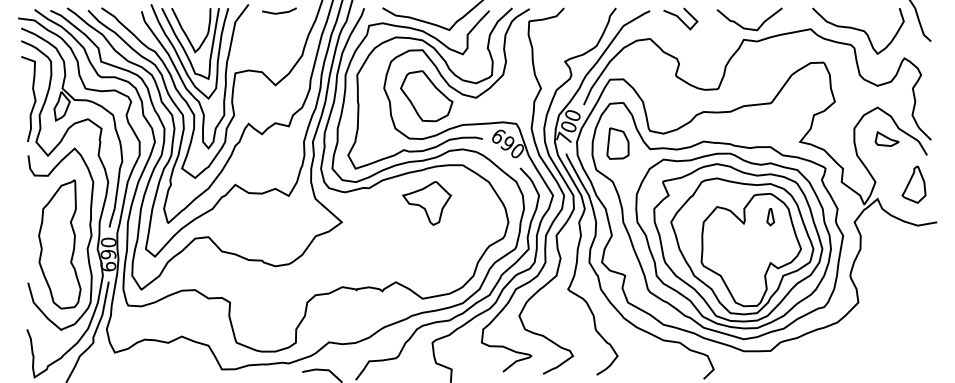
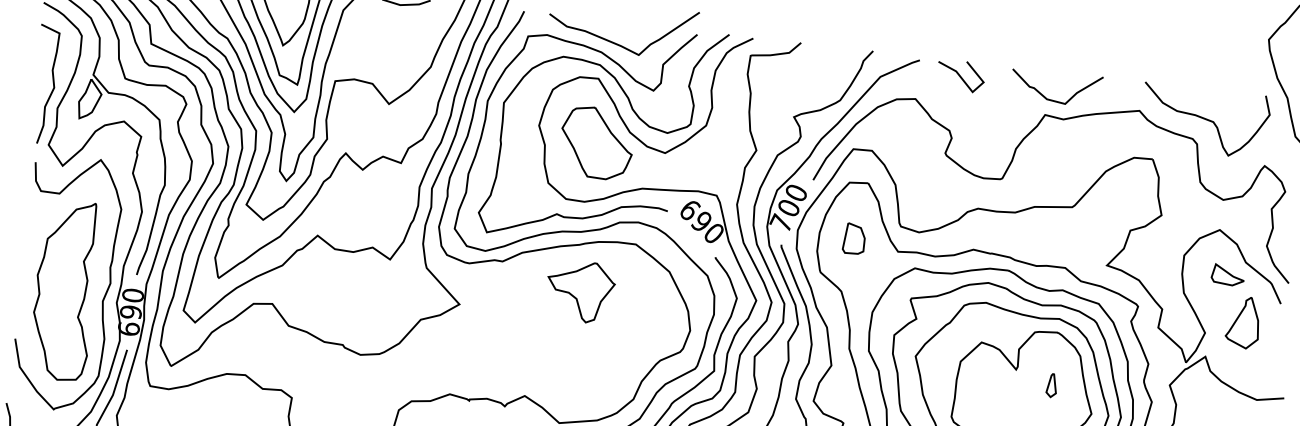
part: (617, 143) -> (853, 238), size x0.7
part: (913, 184) -> (1242, 322), moved
part: (770, 216) -> (1051, 384), moved

